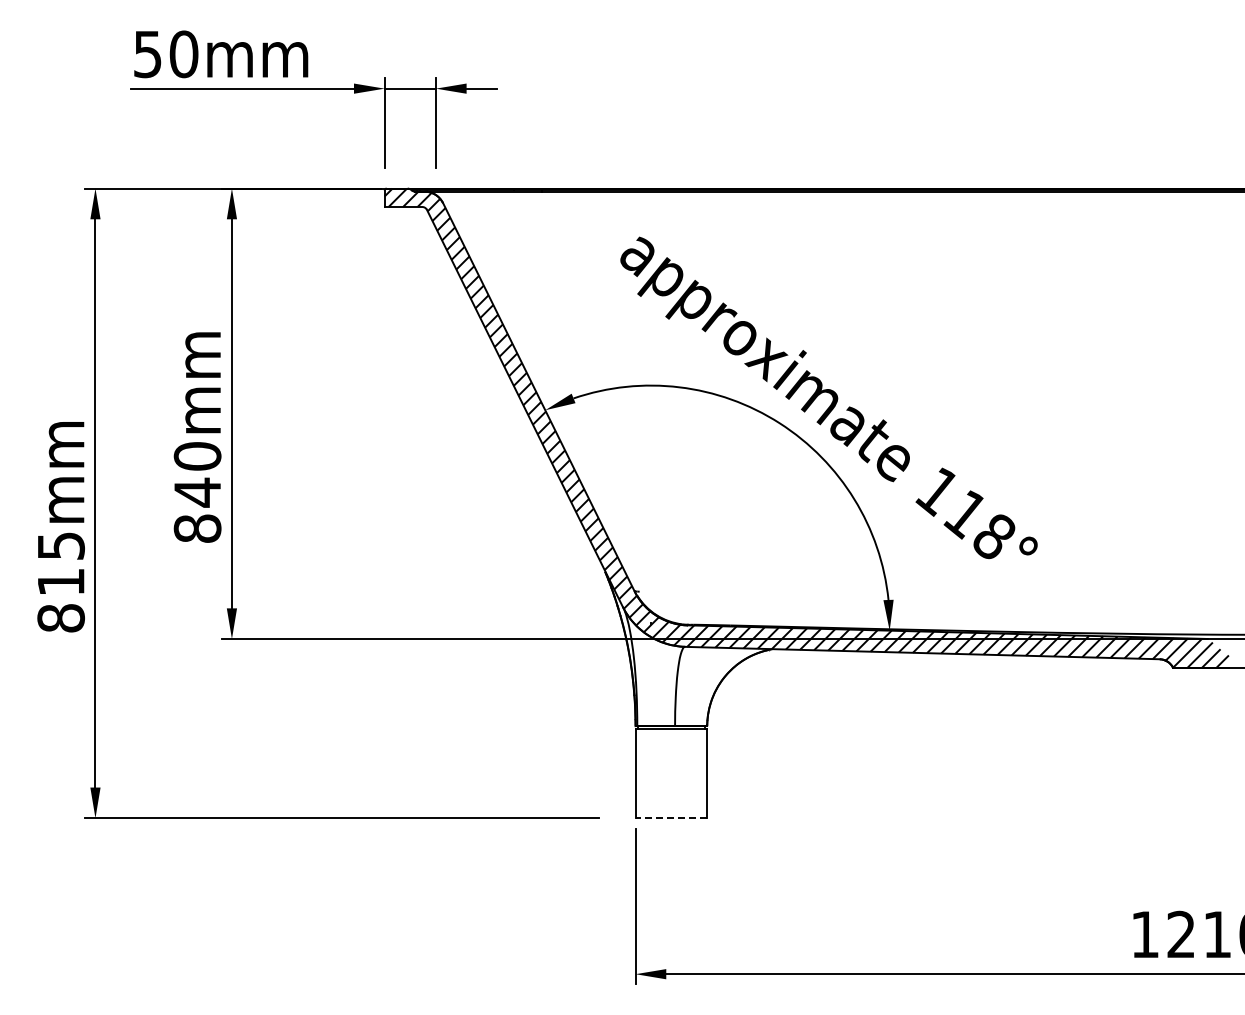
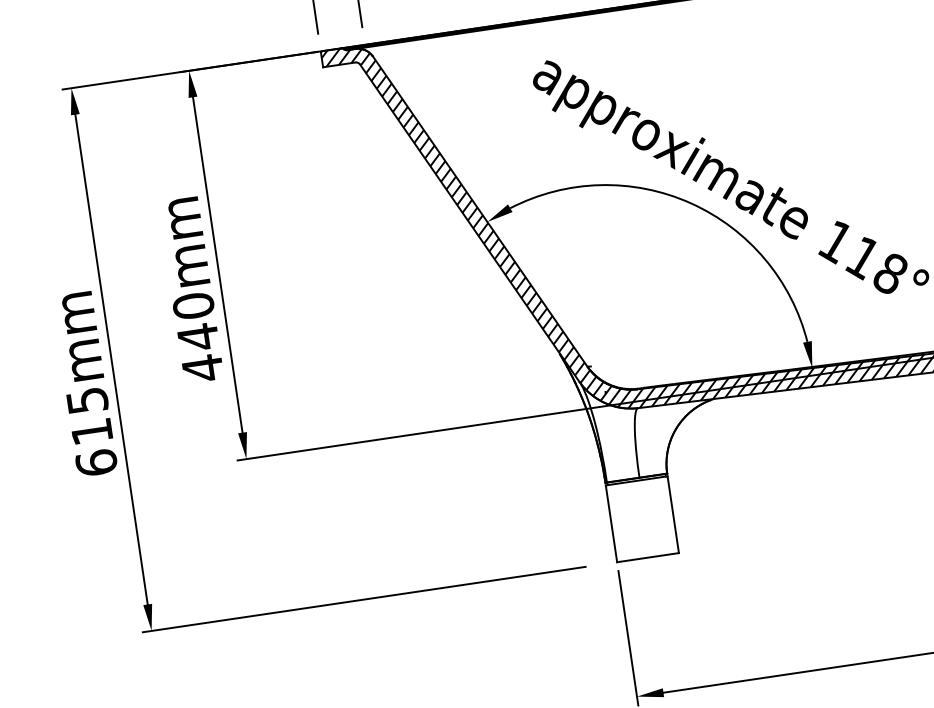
text: (197, 528) -> (202, 368), 840mm -> 440mm
text: (60, 617) -> (95, 462), 815mm -> 615mm
line: (671, 818) -> (648, 557), dashed -> solid

